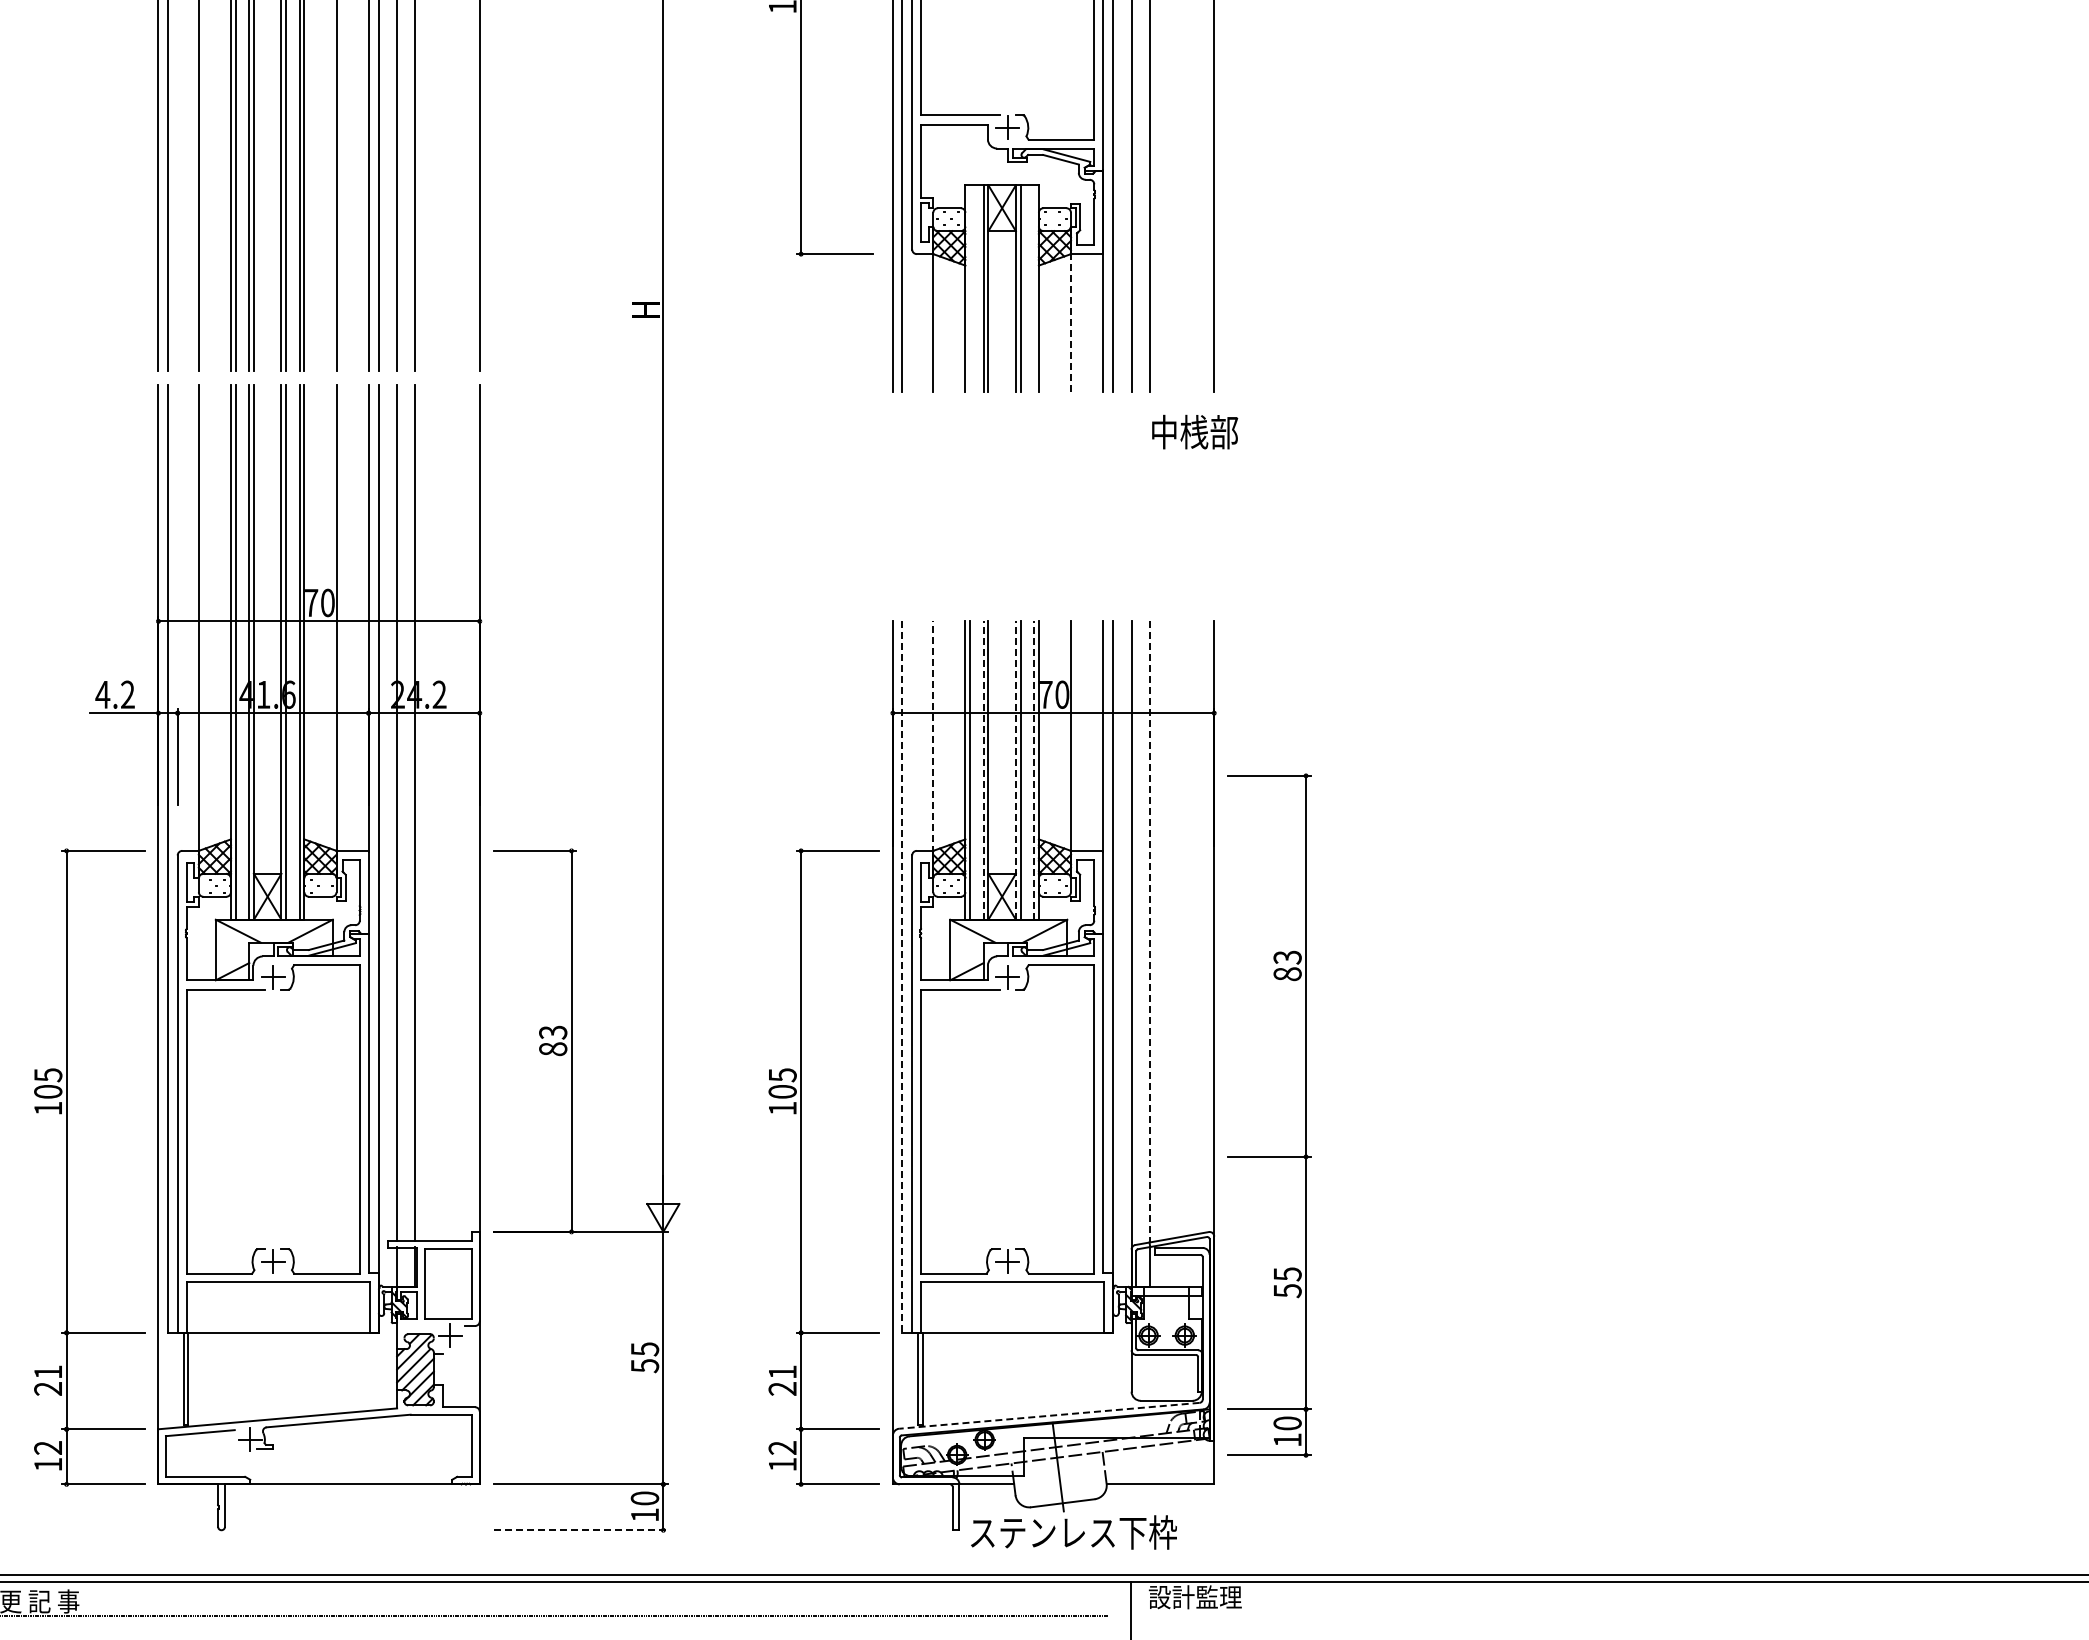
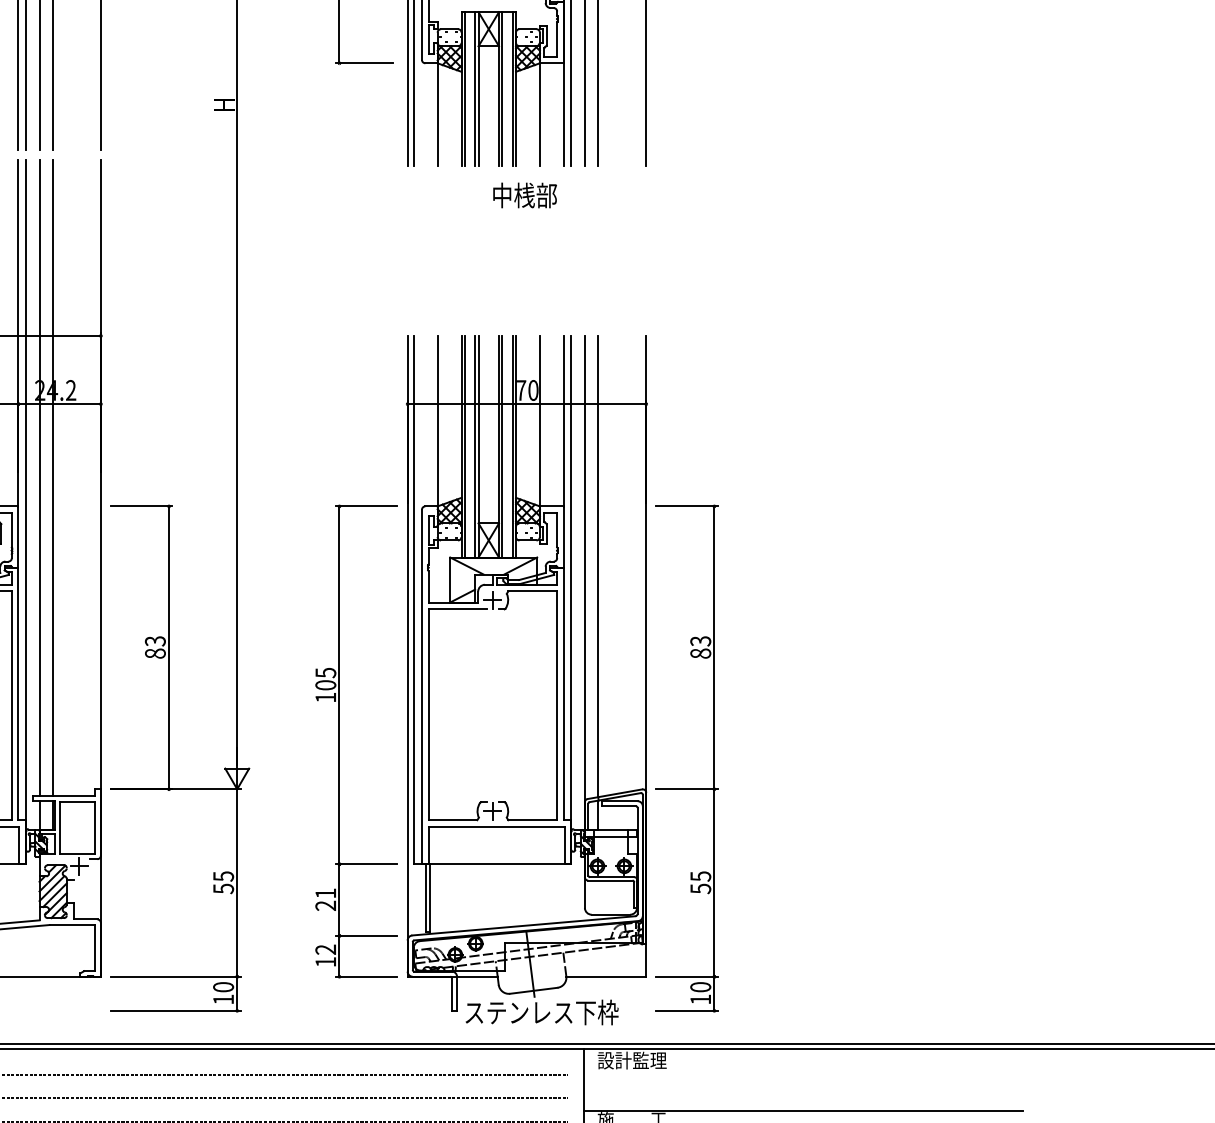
line: (970, 288) -> (465, 88), added
line: (1034, 288) -> (512, 88), added
line: (1071, 322) -> (540, 114), dashed -> solid
text: (1195, 431) -> (525, 195), moved
line: (933, 737) -> (437, 422), dashed -> solid
line: (983, 770) -> (474, 446), dashed -> solid
line: (1015, 770) -> (498, 446), dashed -> solid
line: (1034, 770) -> (512, 446), dashed -> solid
line: (1149, 931) -> (598, 566), dashed -> solid
line: (902, 977) -> (414, 600), dashed -> solid
part: (1305, 1115) -> (714, 758), moved
line: (1049, 1415) -> (523, 925), dashed -> solid
line: (581, 1530) -> (176, 1011), dashed -> solid

